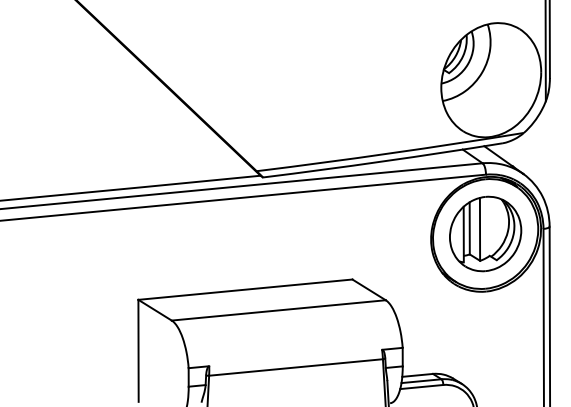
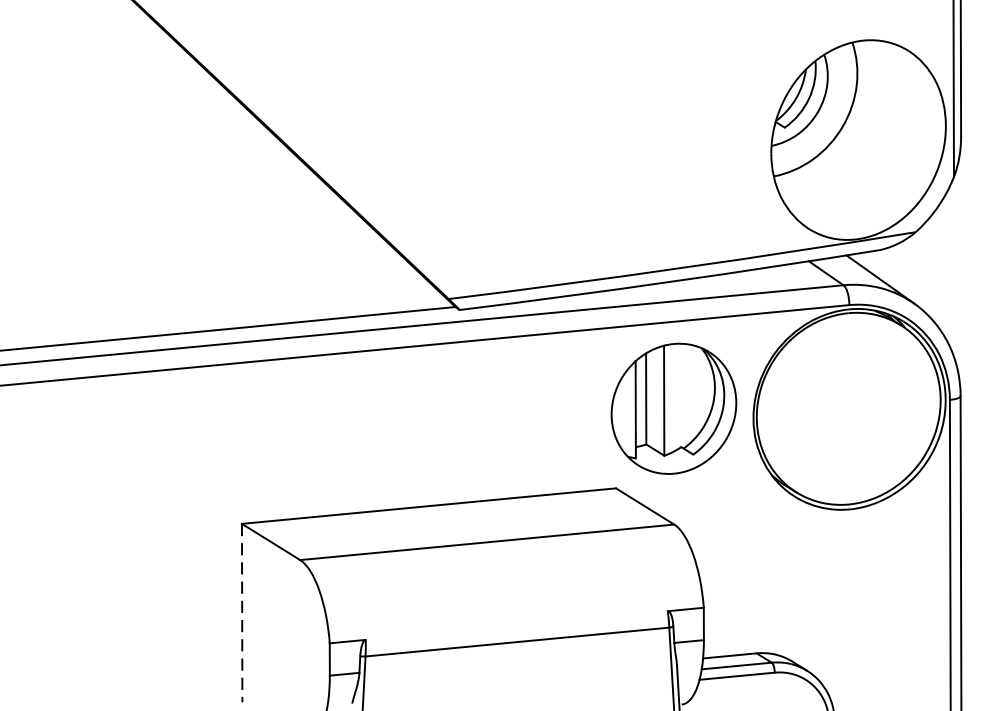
part: (485, 233) -> (673, 407), moved
line: (138, 351) -> (242, 614), solid -> dashed

